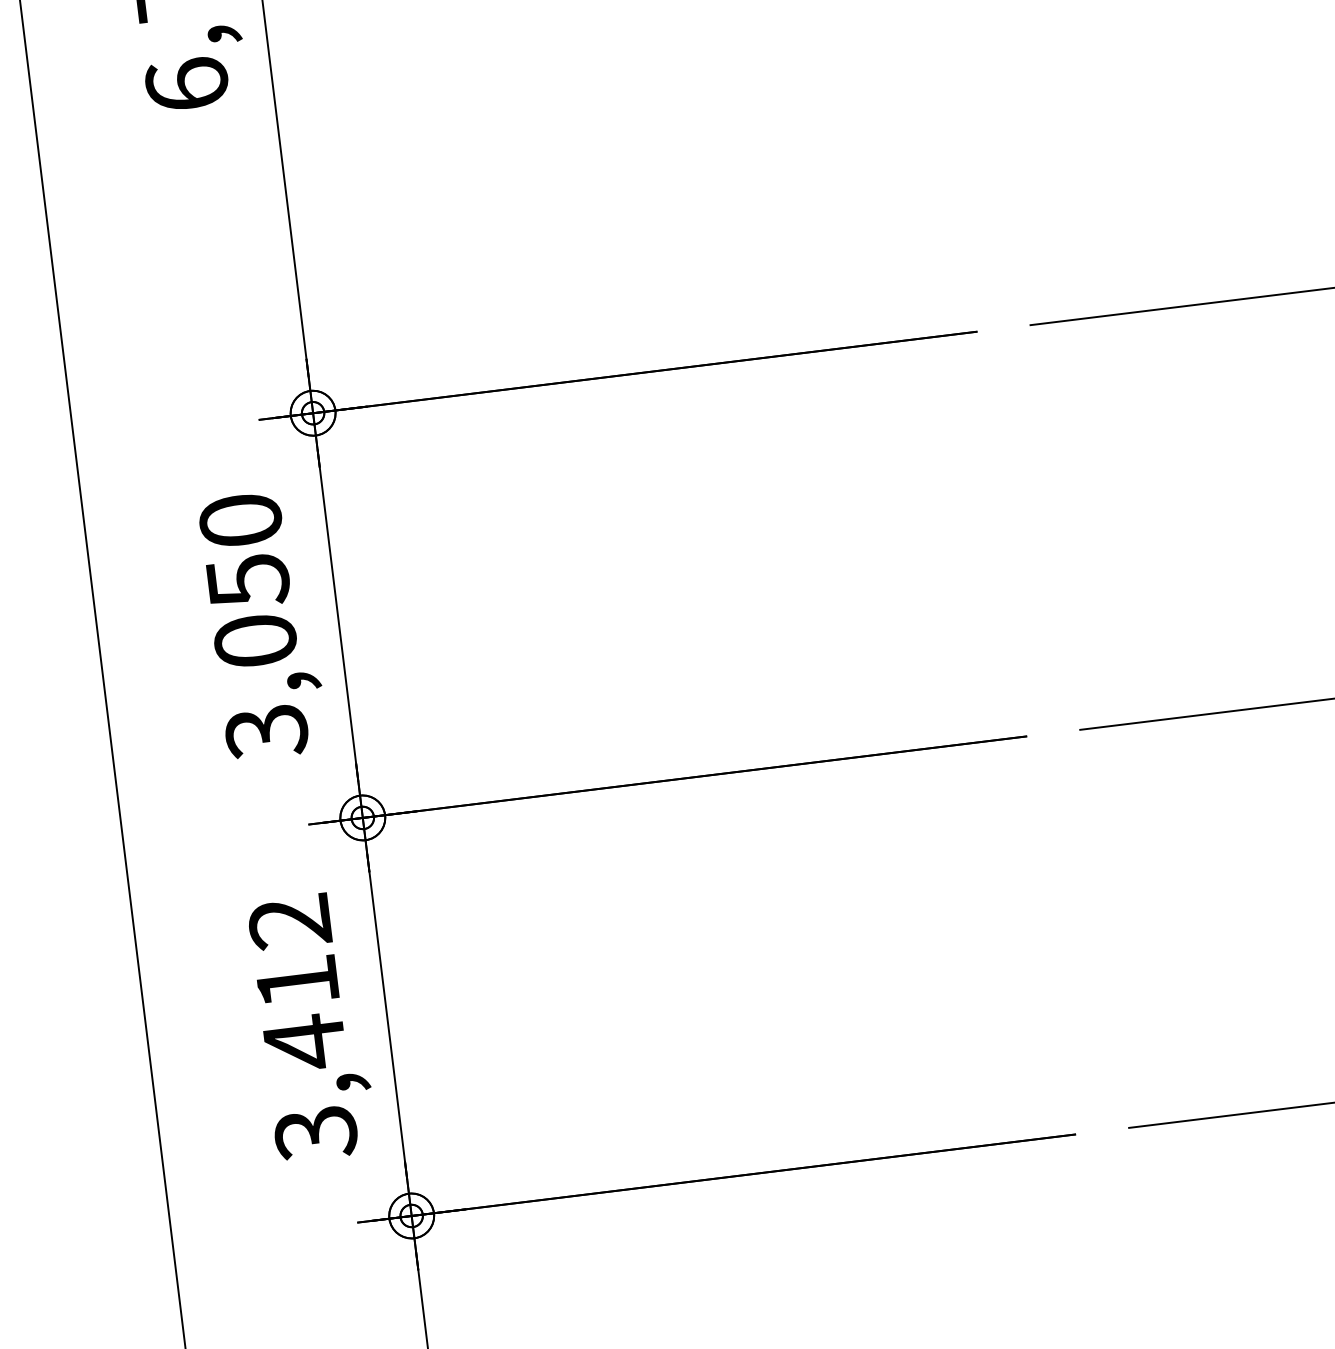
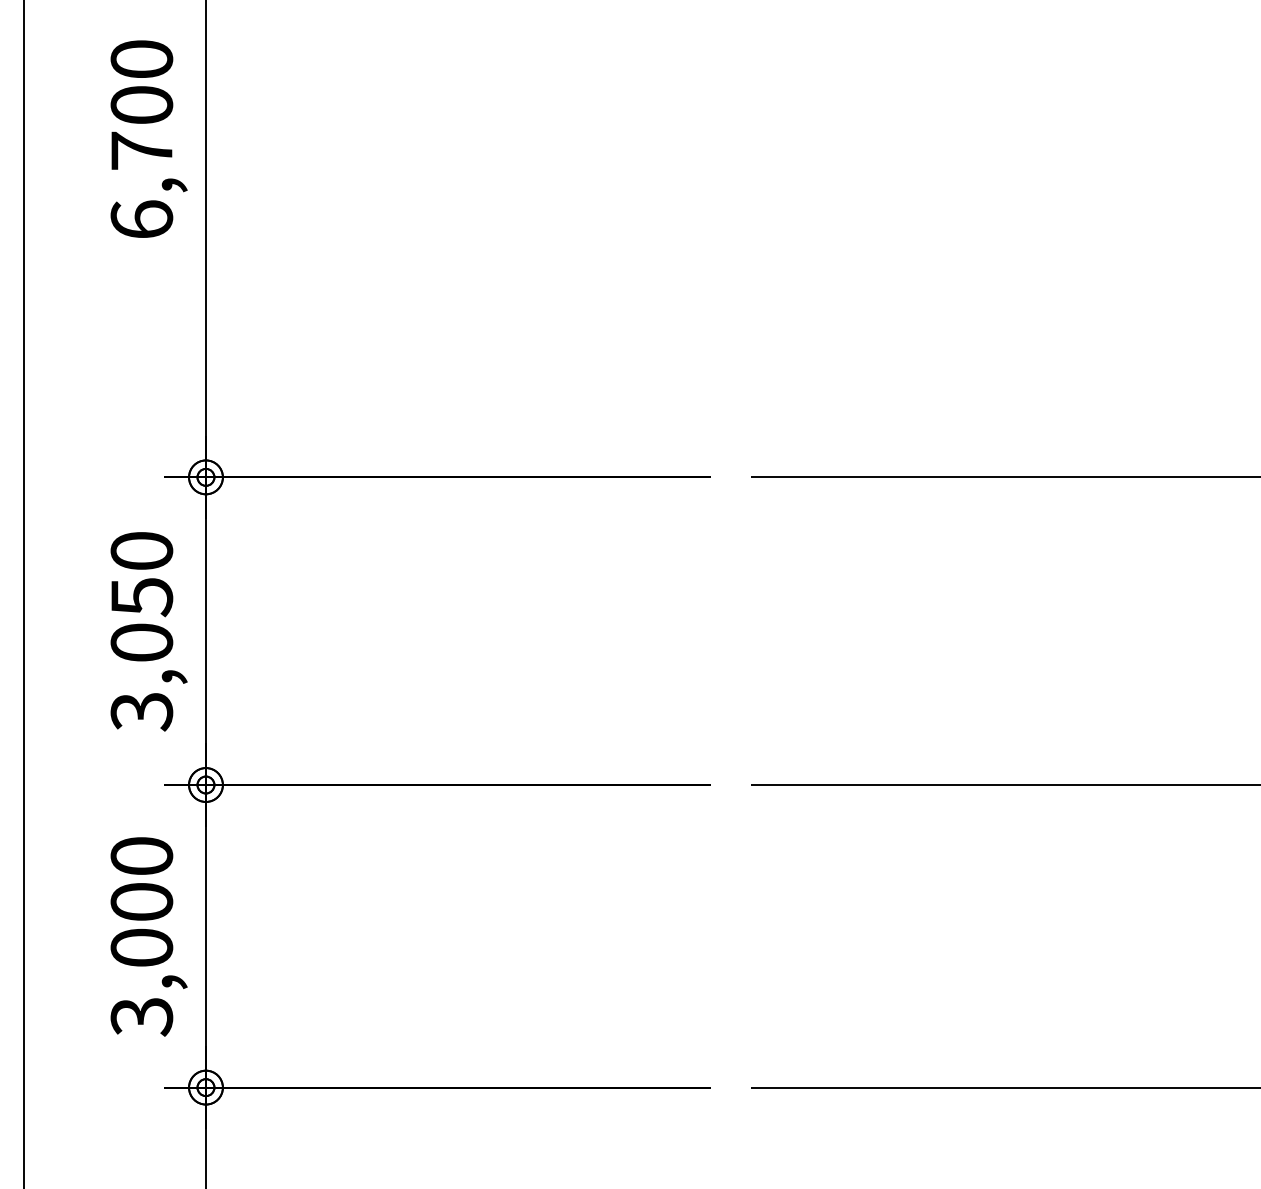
text: (296, 982) -> (141, 902), 3,412 -> 3,000

